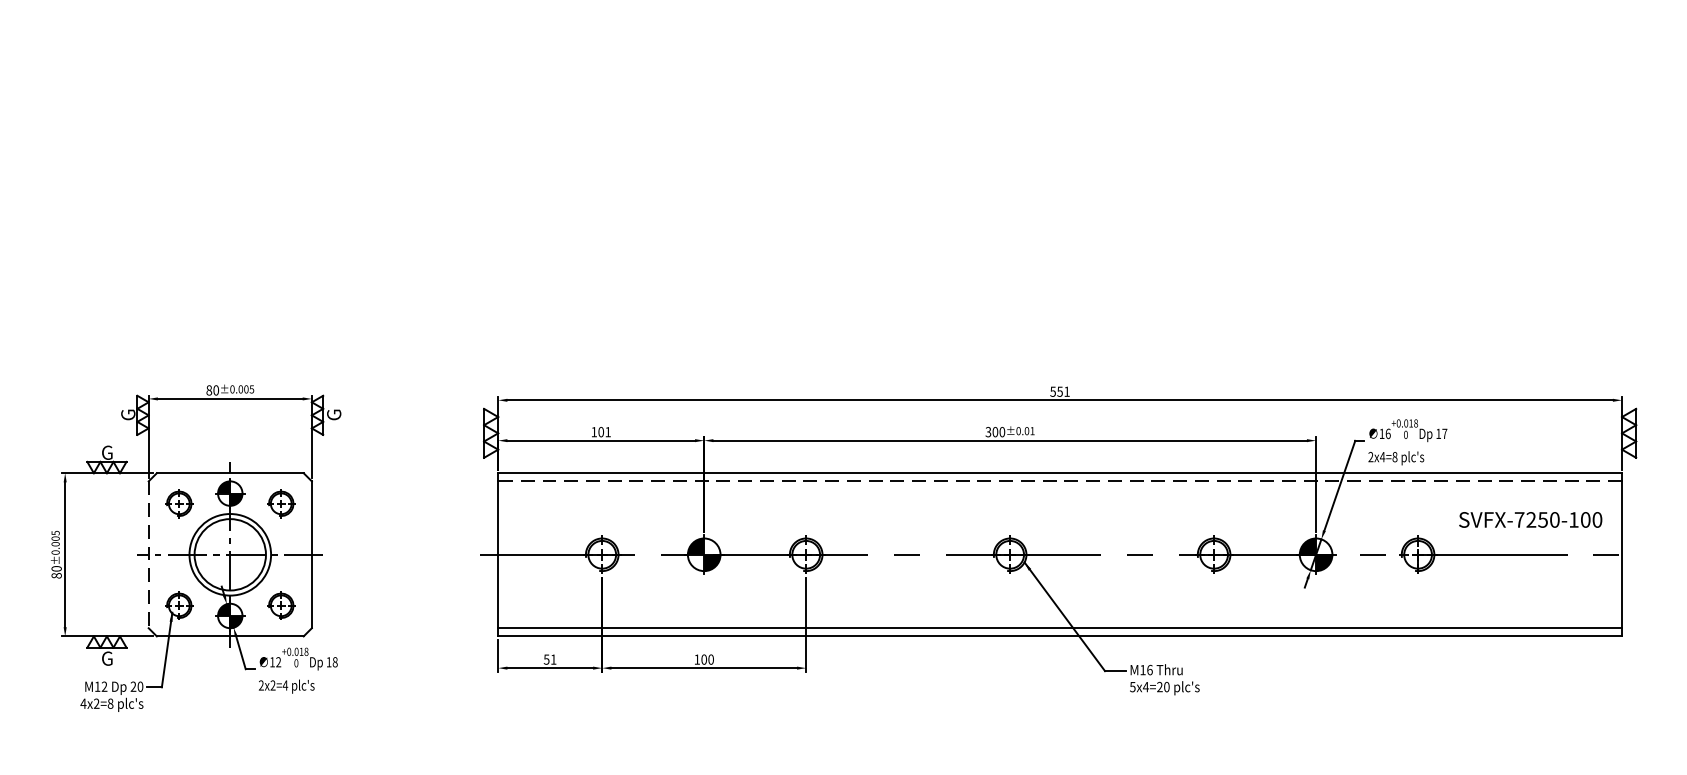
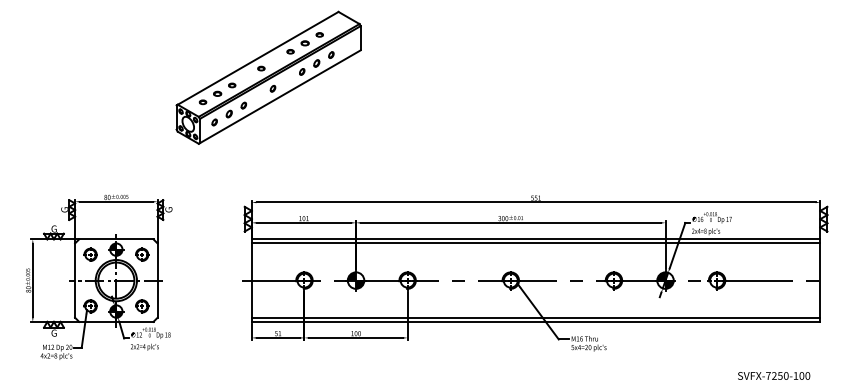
part: (531, 153) -> (268, 77), added
line: (1059, 481) -> (535, 243), dashed -> solid
text: (1531, 518) -> (774, 375), moved
line: (149, 556) -> (75, 281), dashed -> solid

